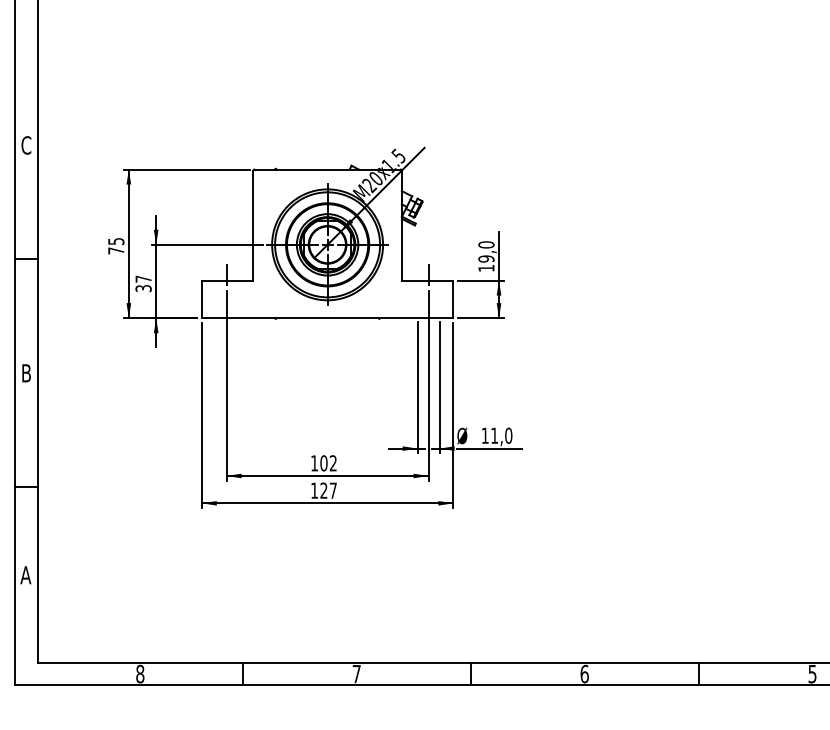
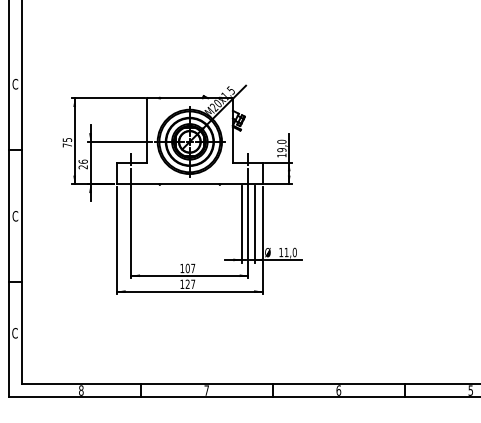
text: (142, 283) -> (82, 164), 37 -> 26
text: (26, 373) -> (15, 216), B -> C
text: (333, 463) -> (193, 268), 102 -> 107
text: (26, 575) -> (15, 333), A -> C

